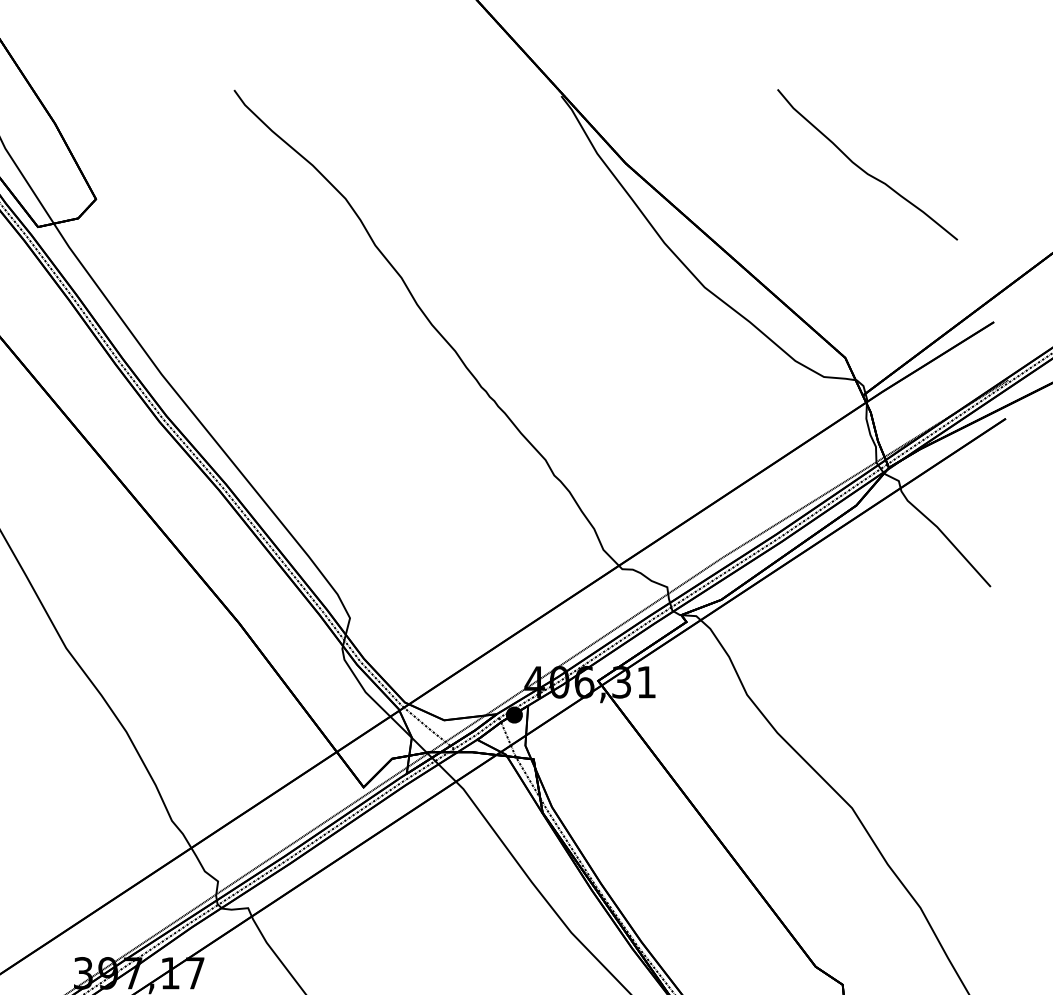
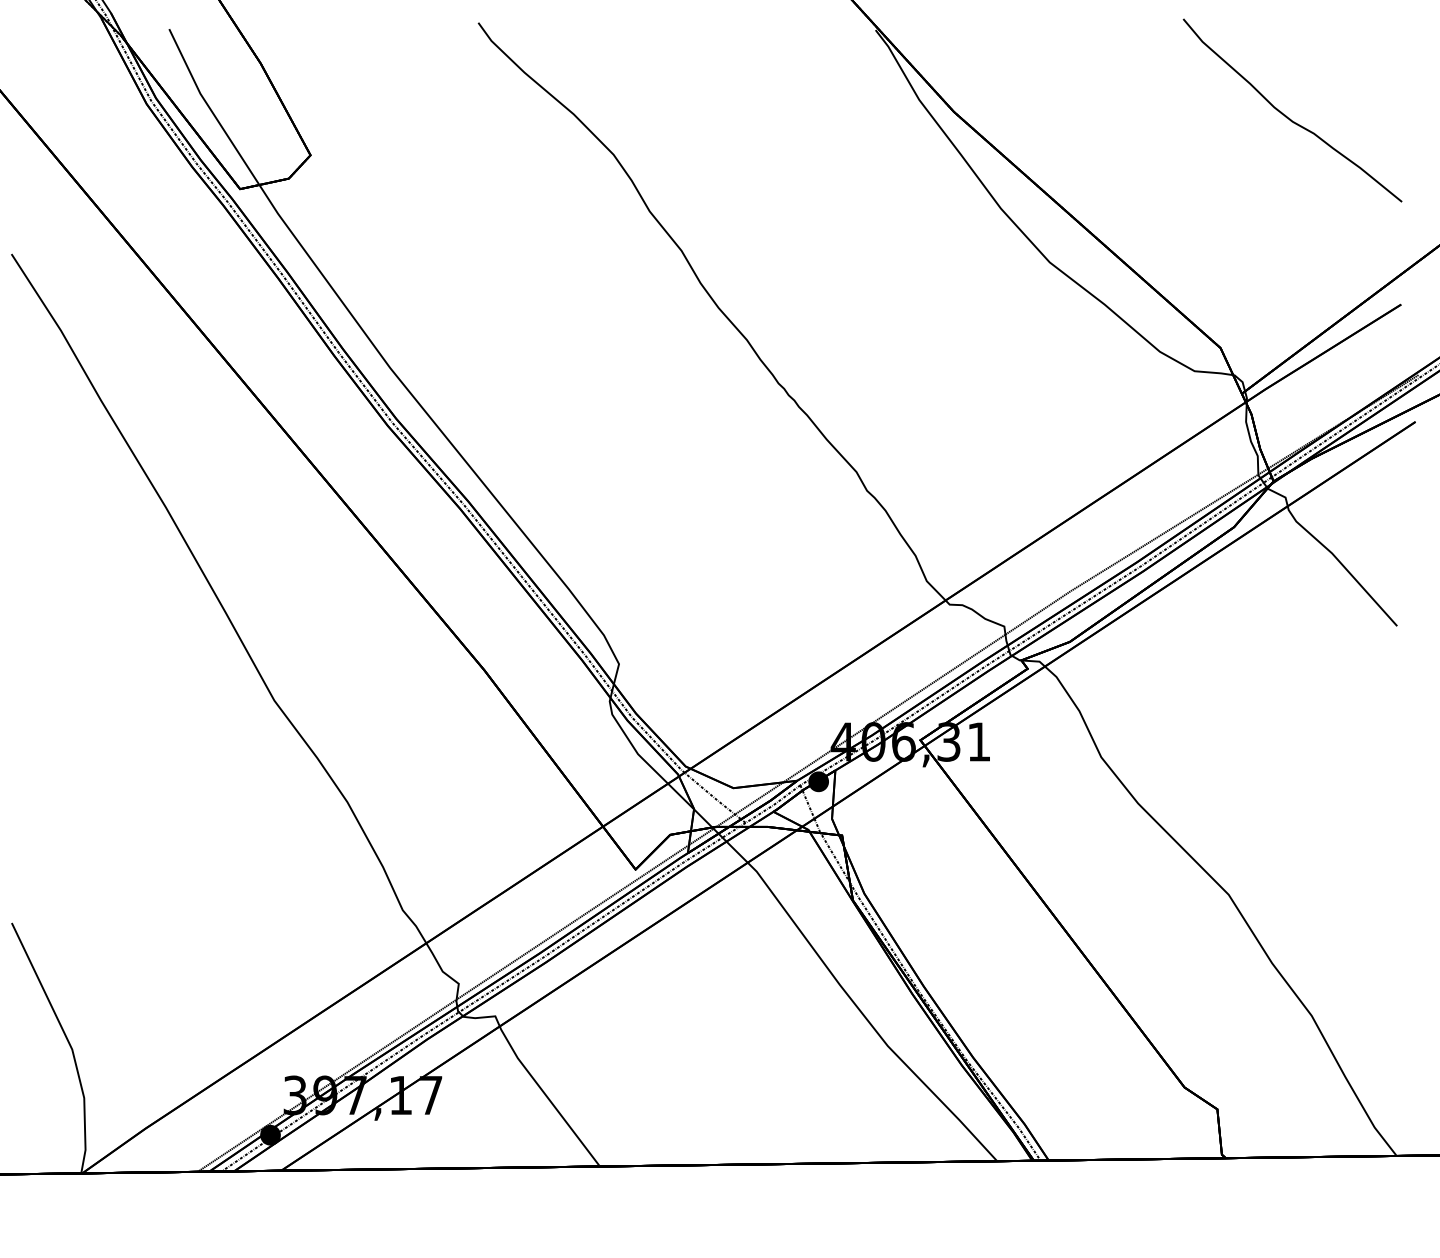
part: (862, 168) -> (1286, 115), moved

